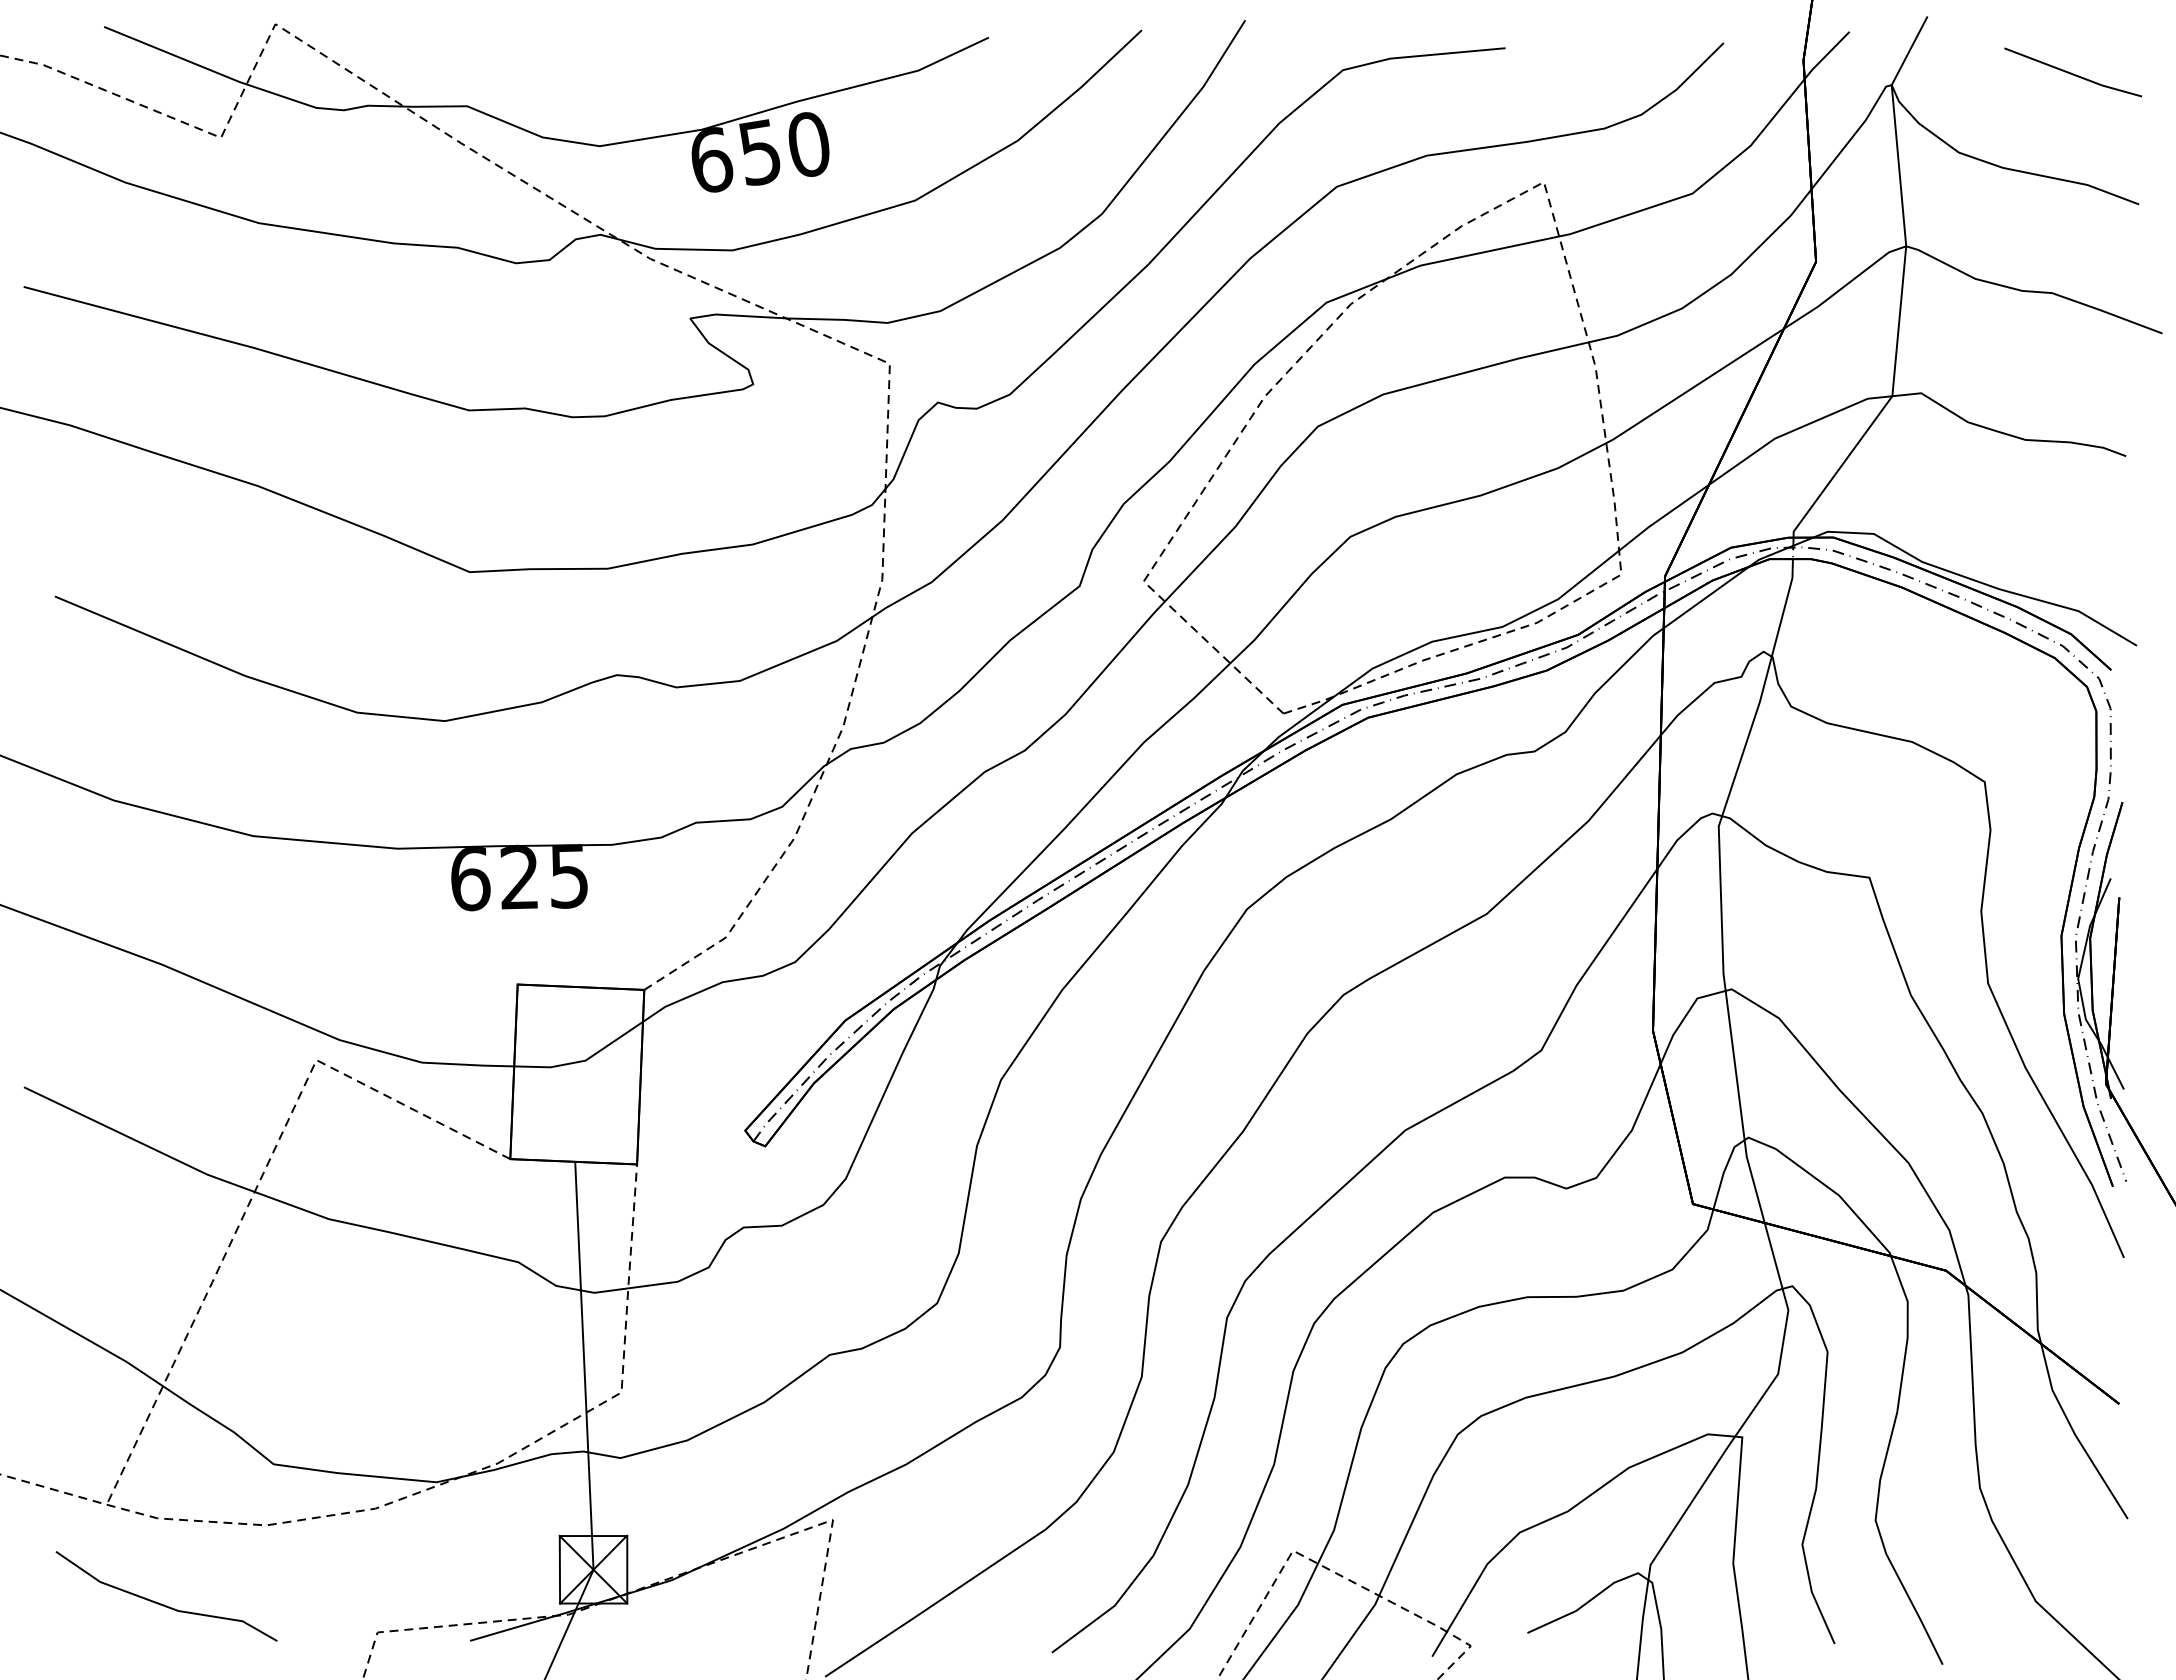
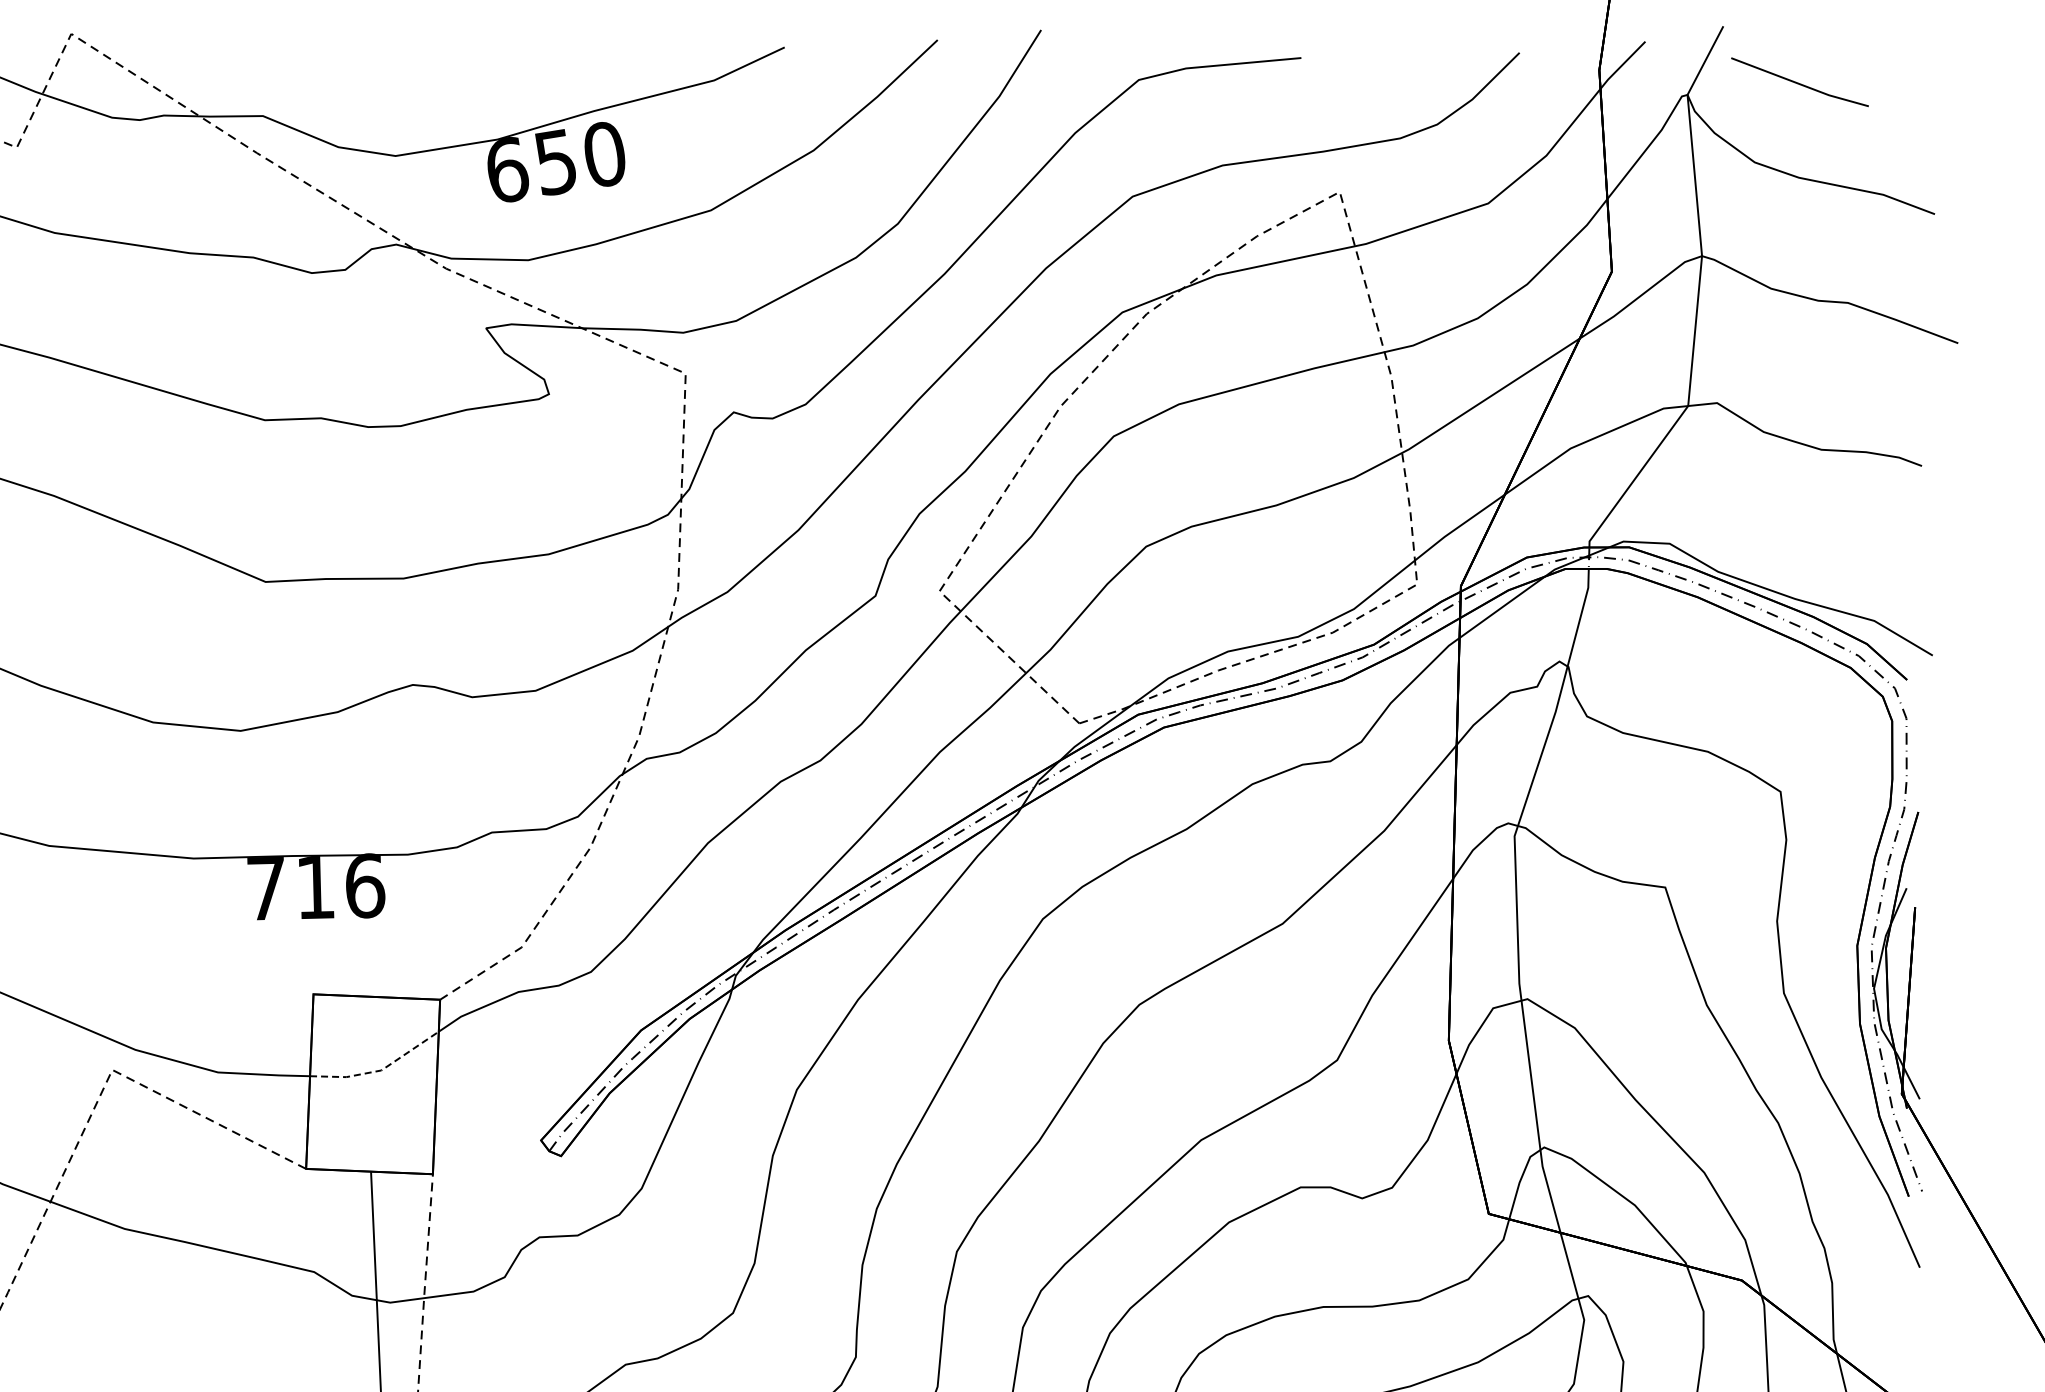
line: (2071, 72) -> (1798, 82), moved
text: (520, 877) -> (316, 887), 625 -> 716
line: (584, 1060) -> (380, 1070), solid -> dashed

